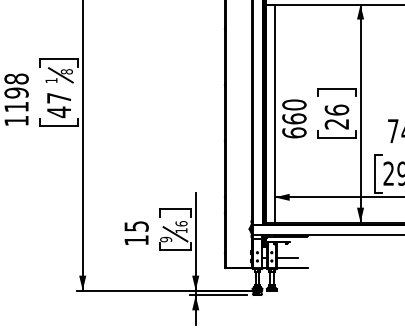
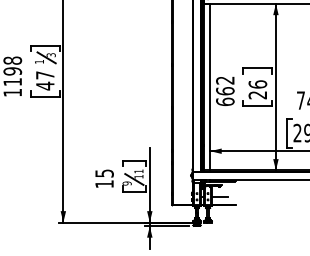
text: (66, 71) -> (50, 54), 8 -> 3
text: (294, 104) -> (225, 80), 660 -> 662
text: (181, 223) -> (138, 171), 16 -> 11

